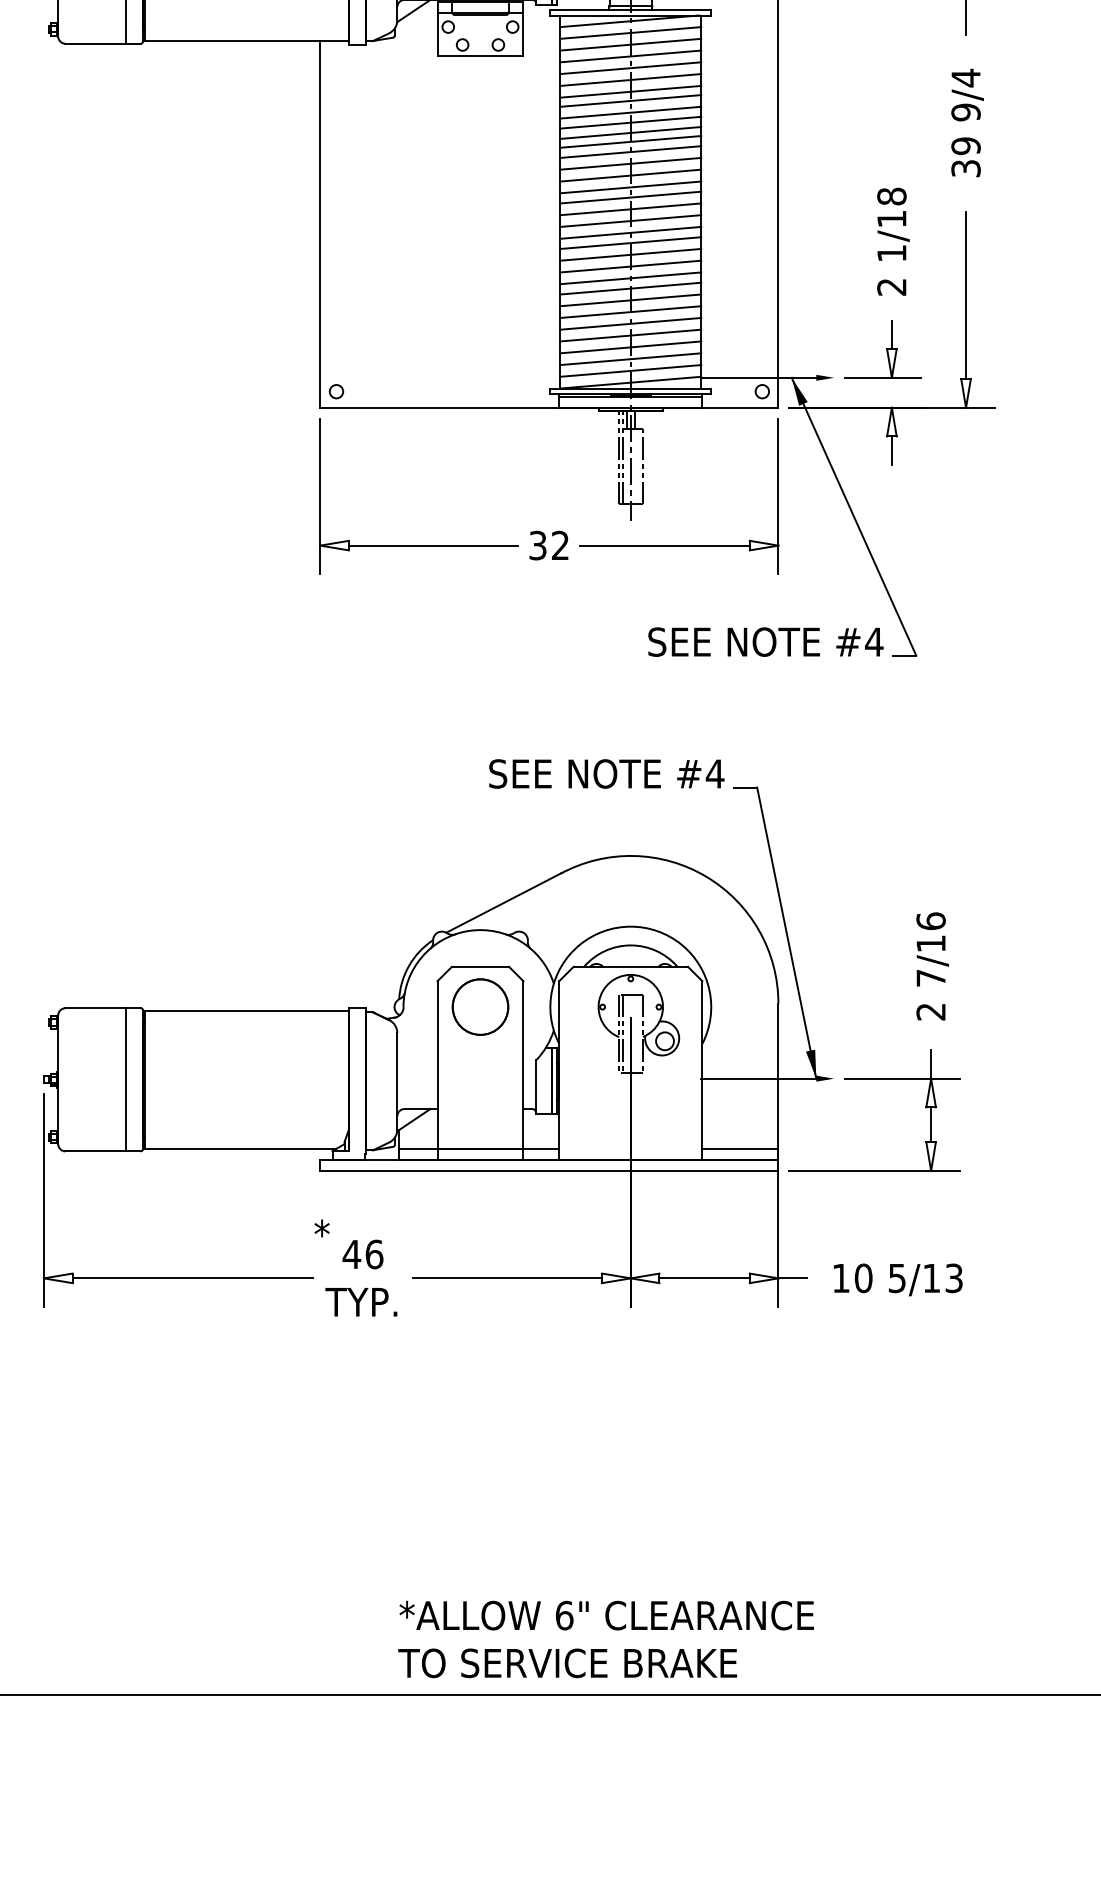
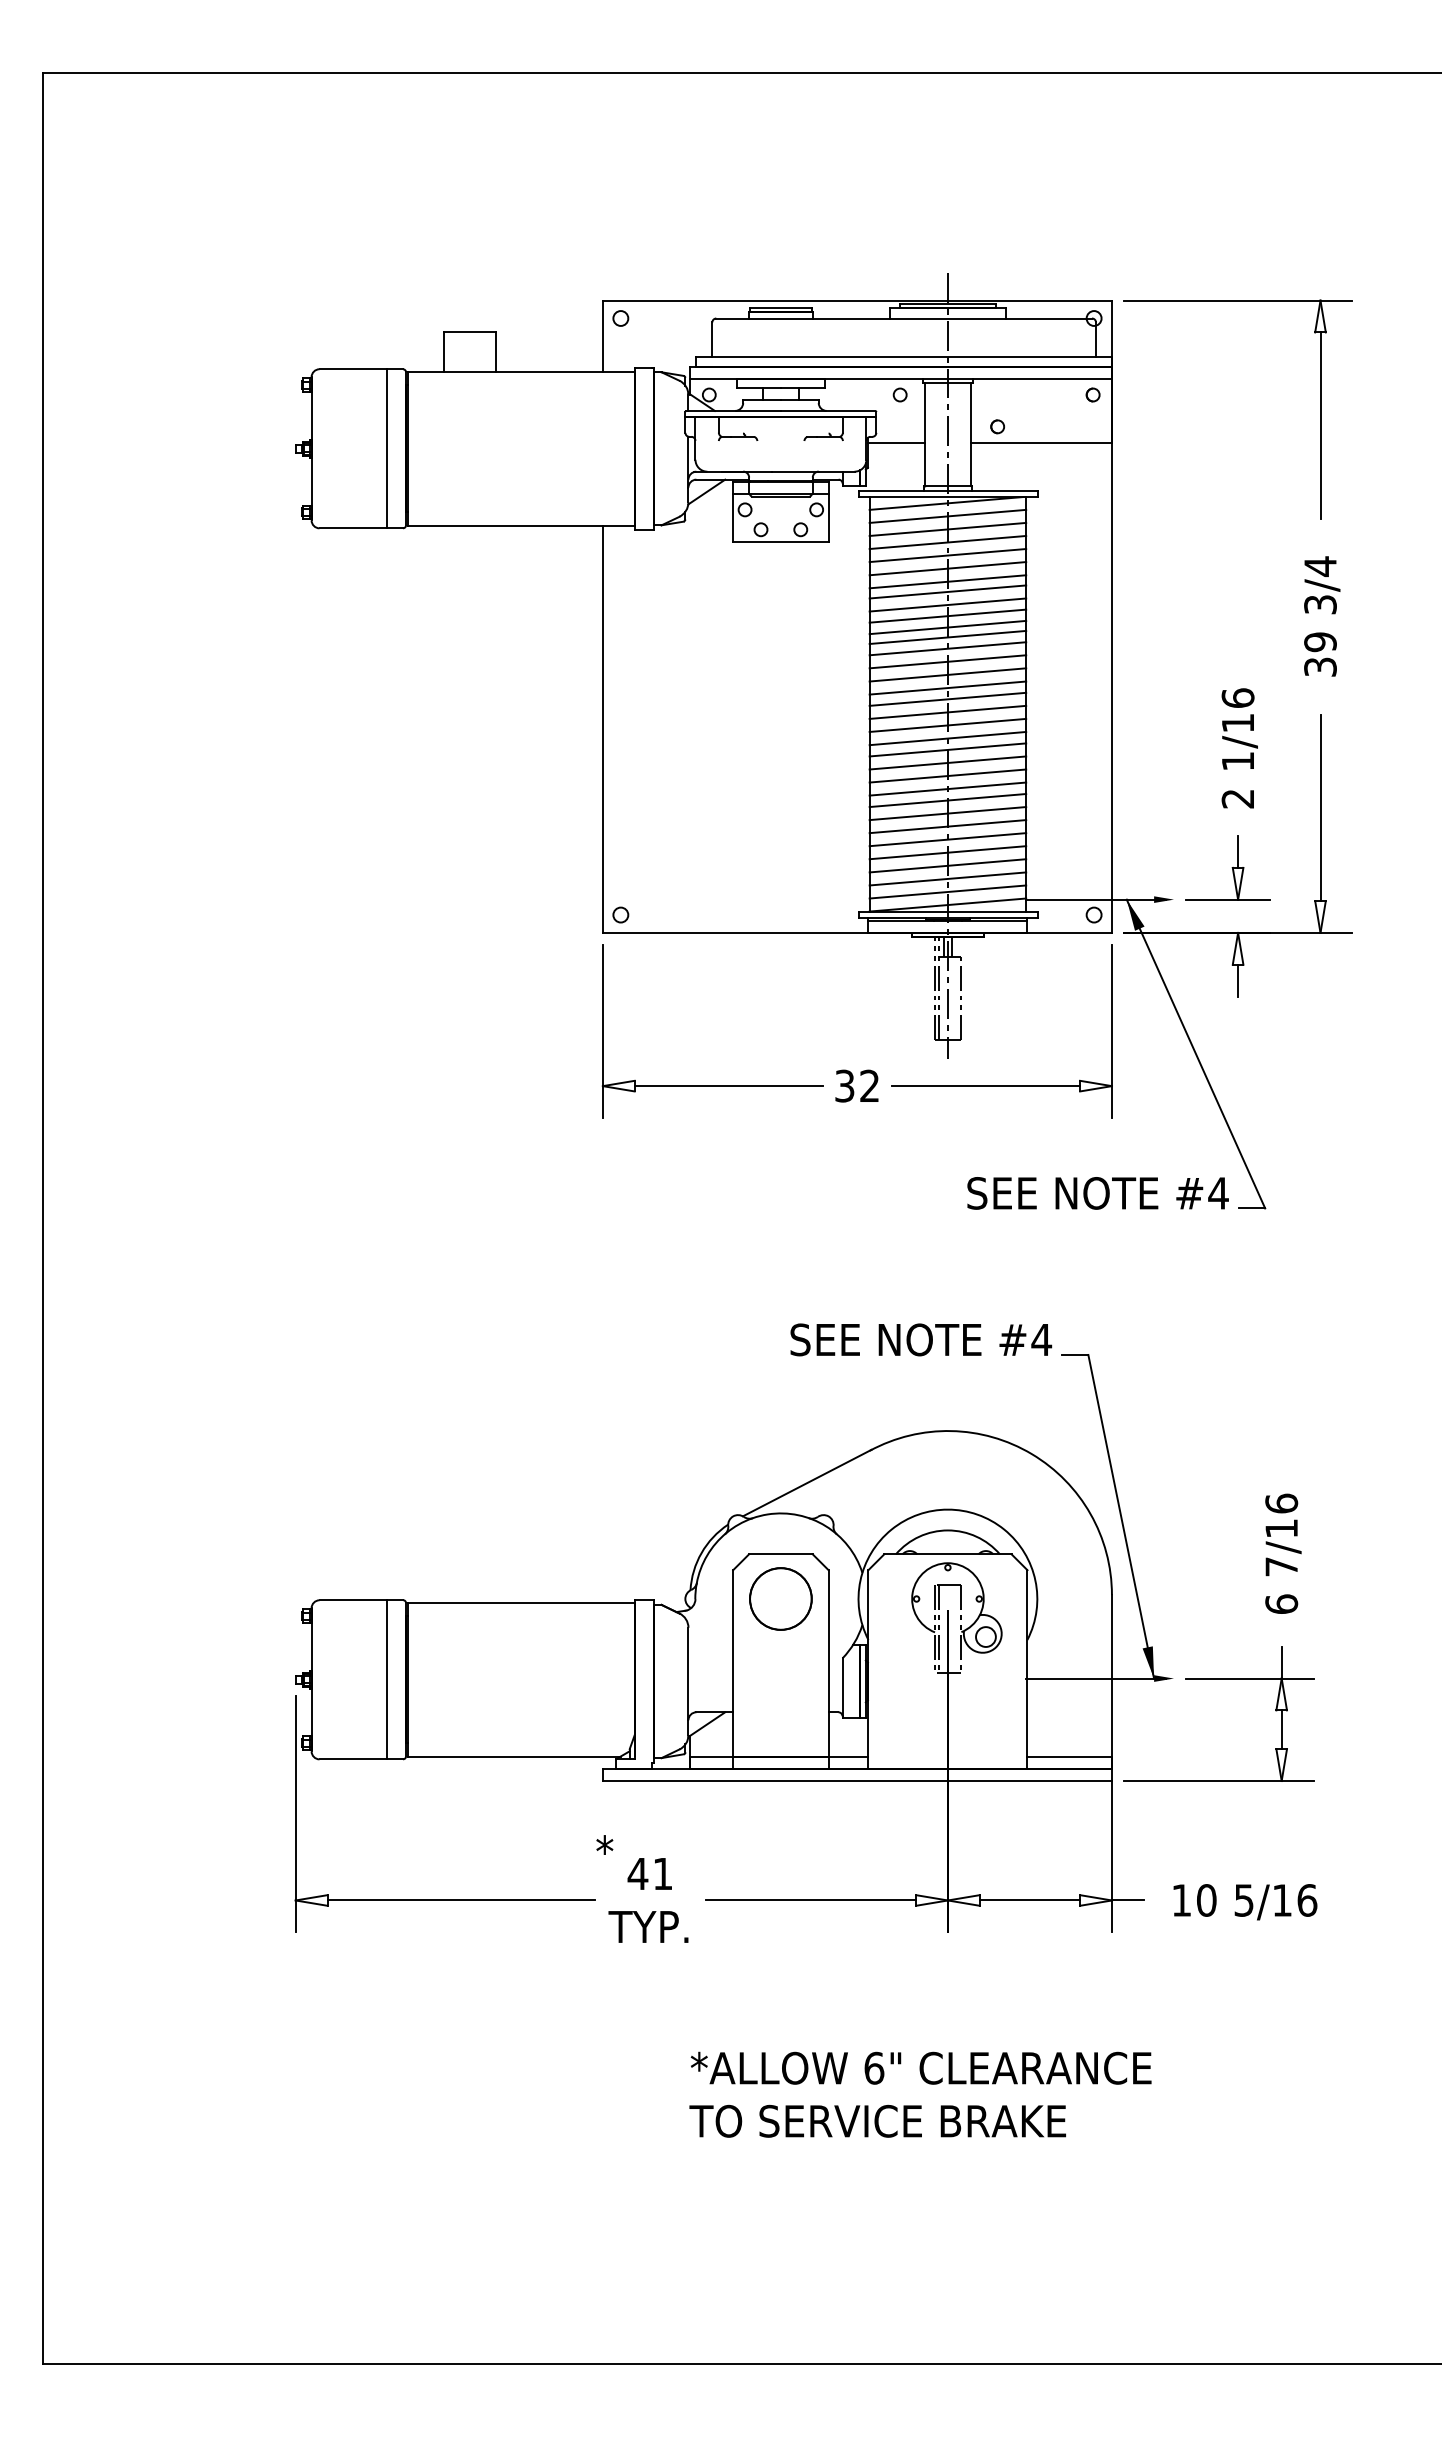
text: (966, 112) -> (1320, 604), 9/4 -> 3/4
text: (891, 195) -> (1237, 697), 1/18 -> 1/16
text: (930, 1011) -> (1281, 1603), 2 -> 6
text: (374, 1254) -> (663, 1873), 46 -> 41
text: (954, 1278) -> (1307, 1900), 5/13 -> 5/16
text: (606, 1639) -> (920, 2094), moved

